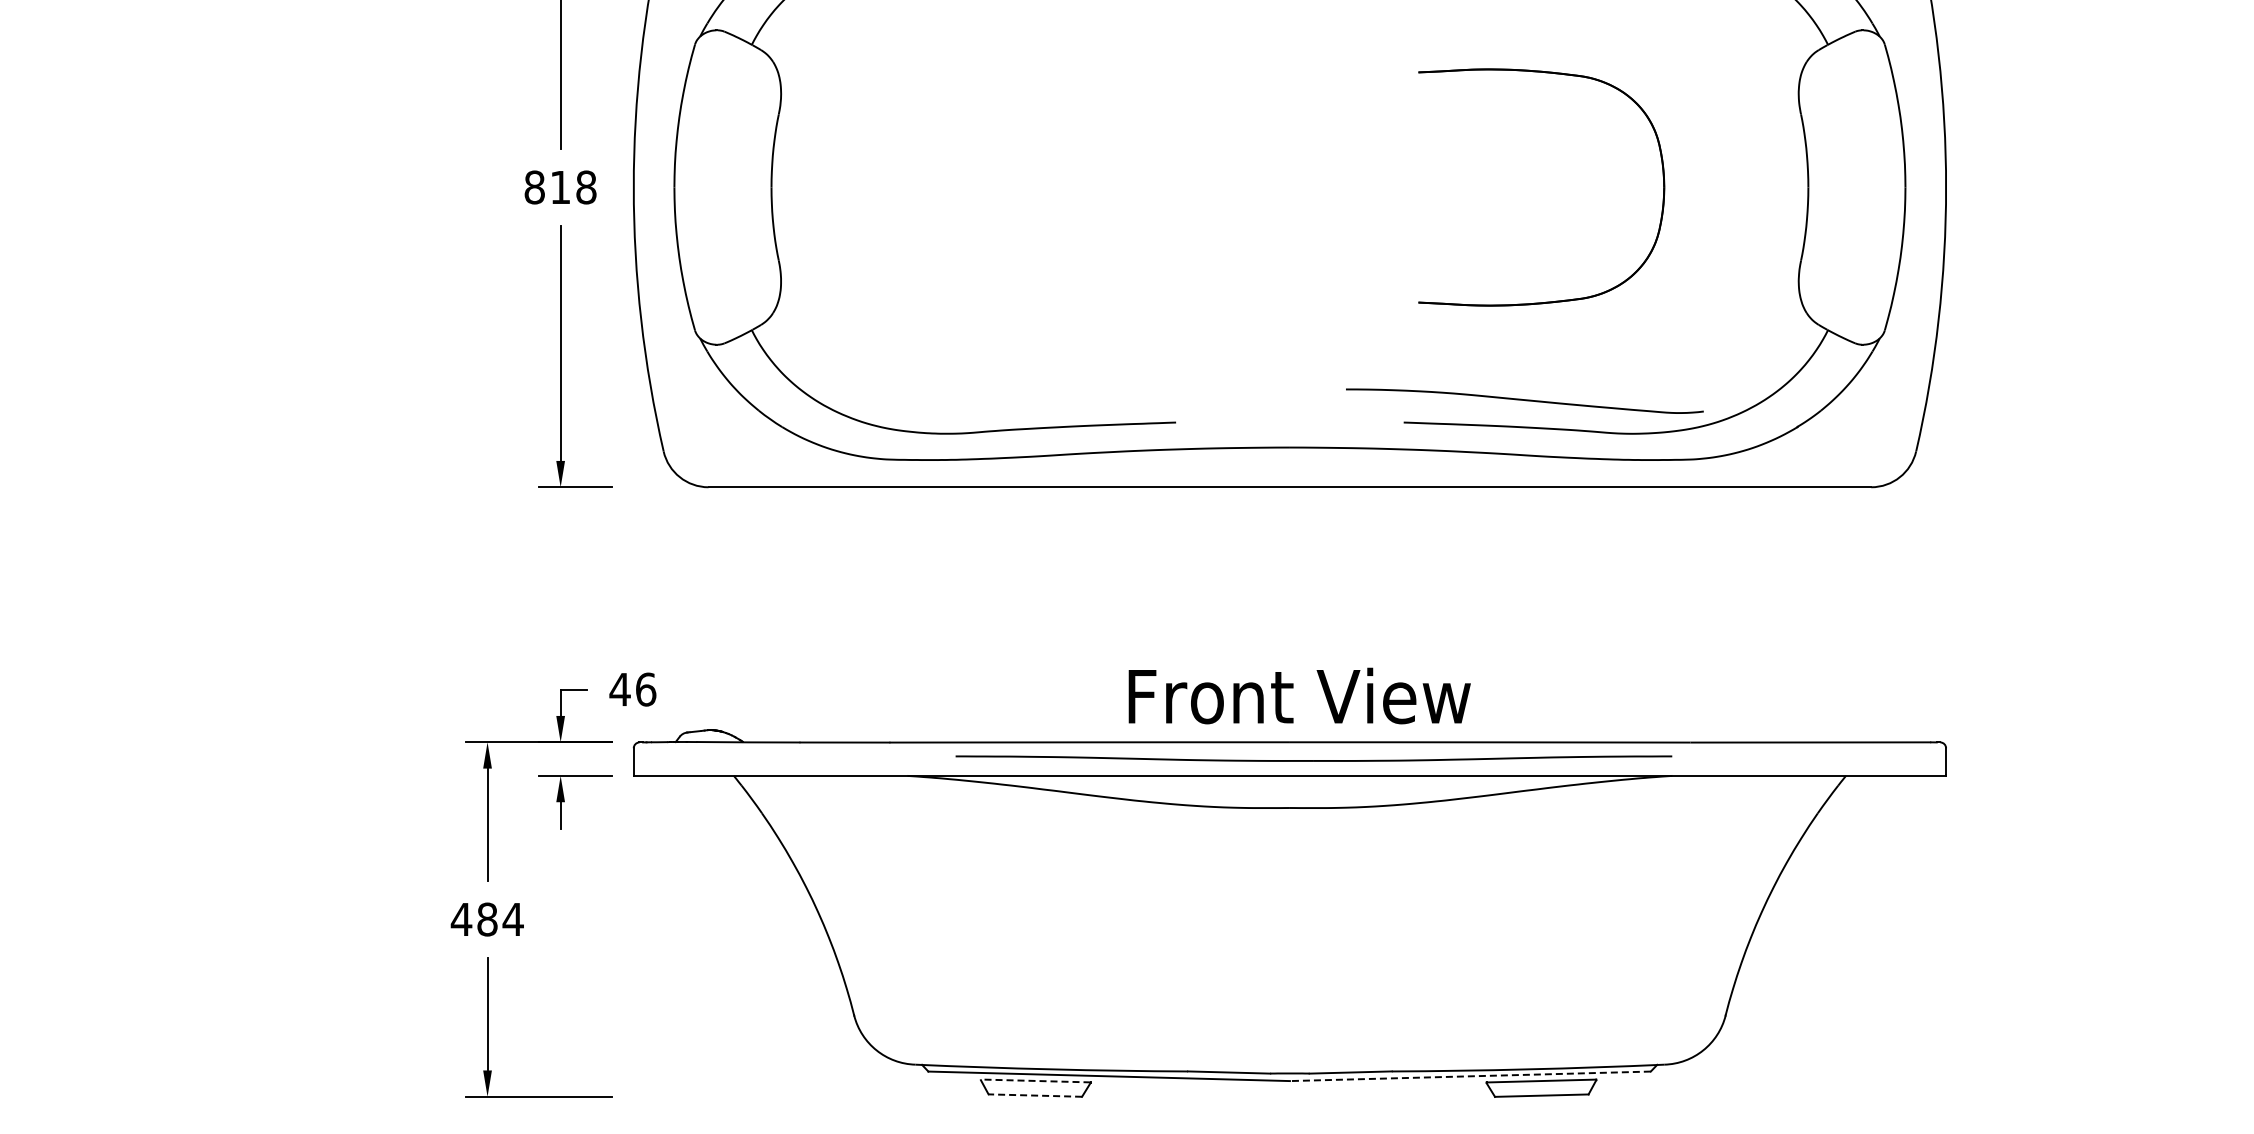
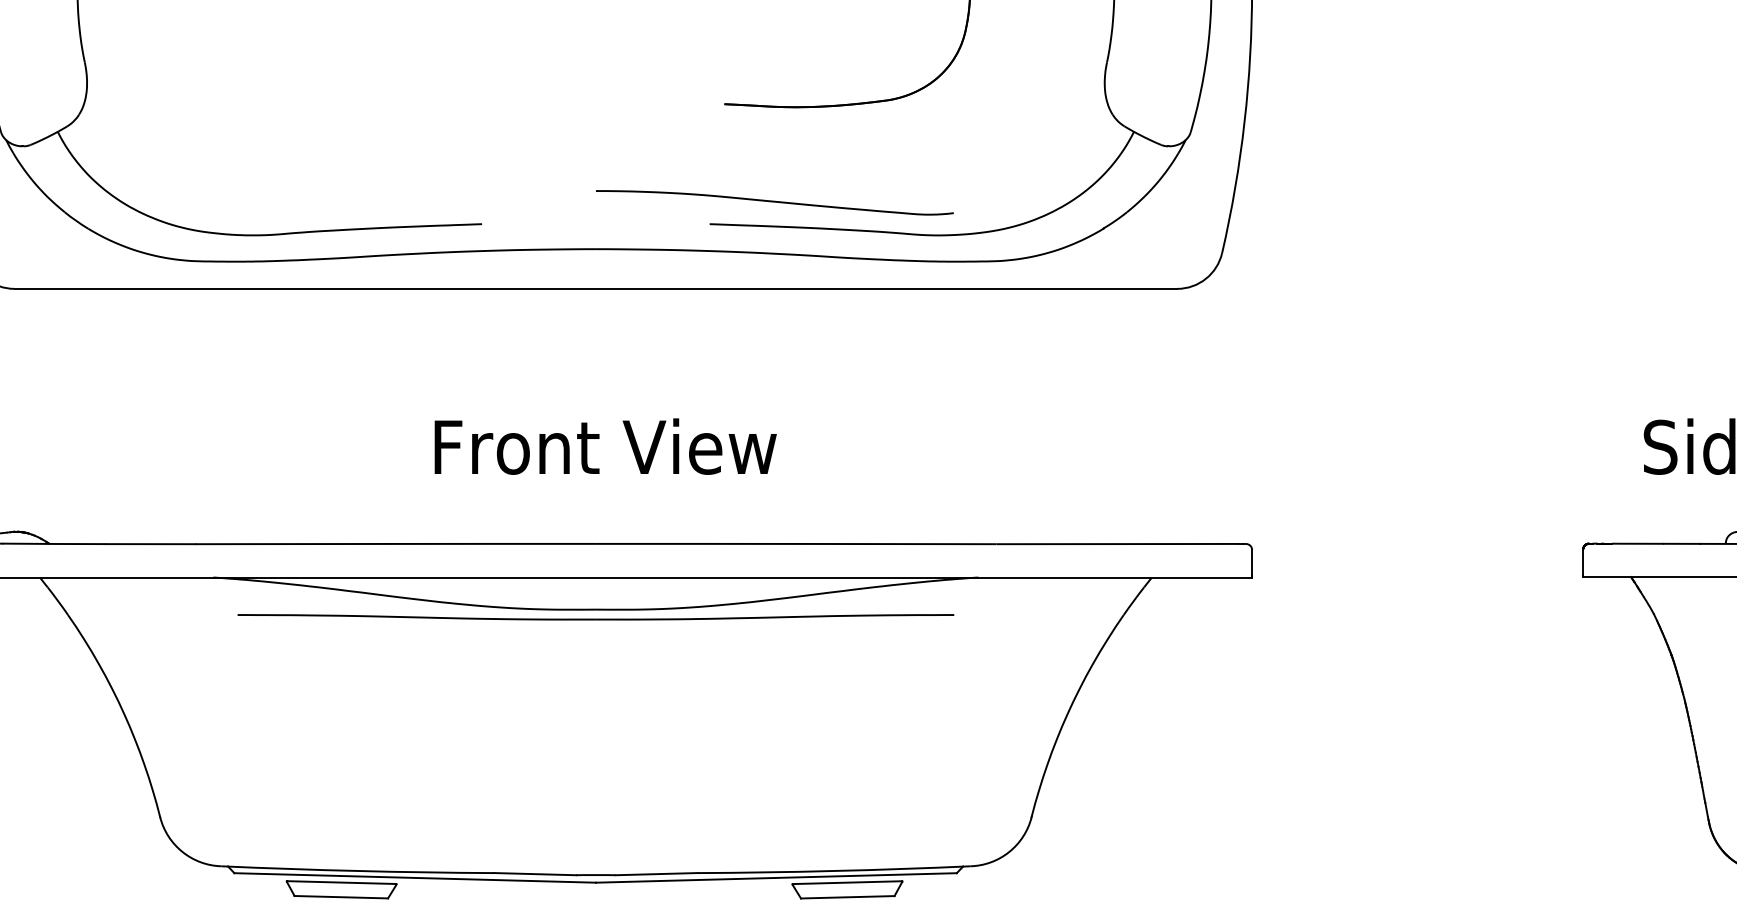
curve: (1524, 400) -> (774, 202), moved
text: (1299, 695) -> (605, 446), moved
part: (1313, 758) -> (595, 617), moved
line: (1470, 1076) -> (776, 878), dashed -> solid
line: (1035, 1080) -> (341, 882), dashed -> solid
line: (1035, 1095) -> (341, 897), dashed -> solid

